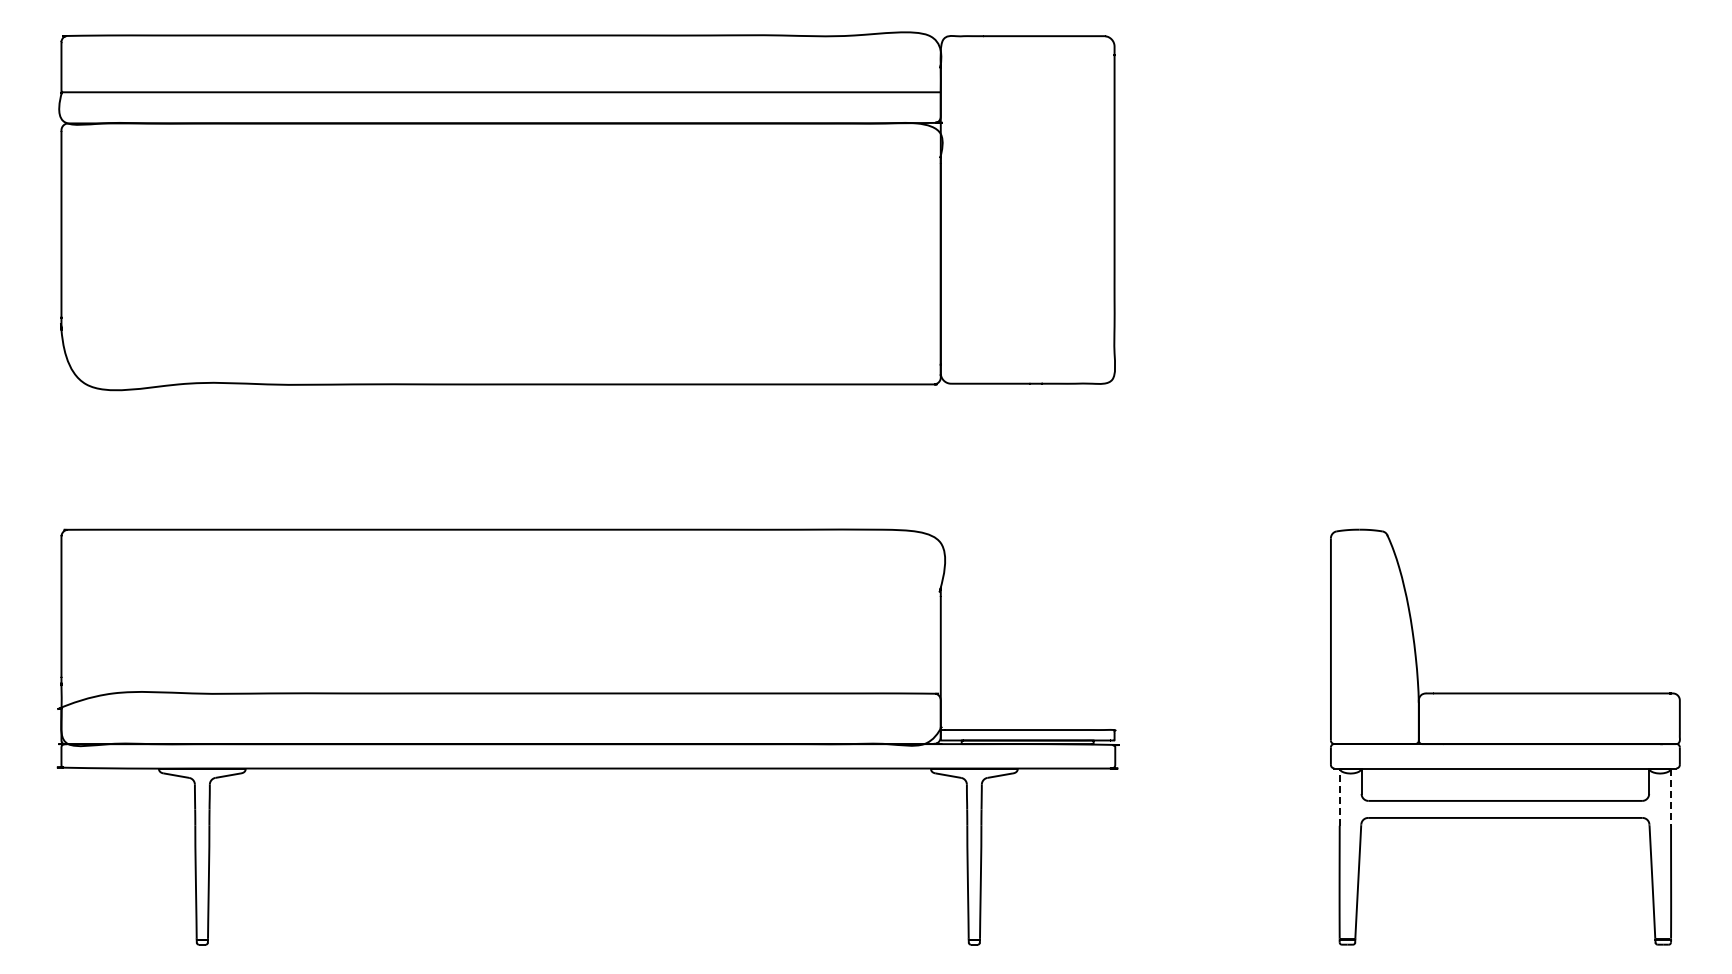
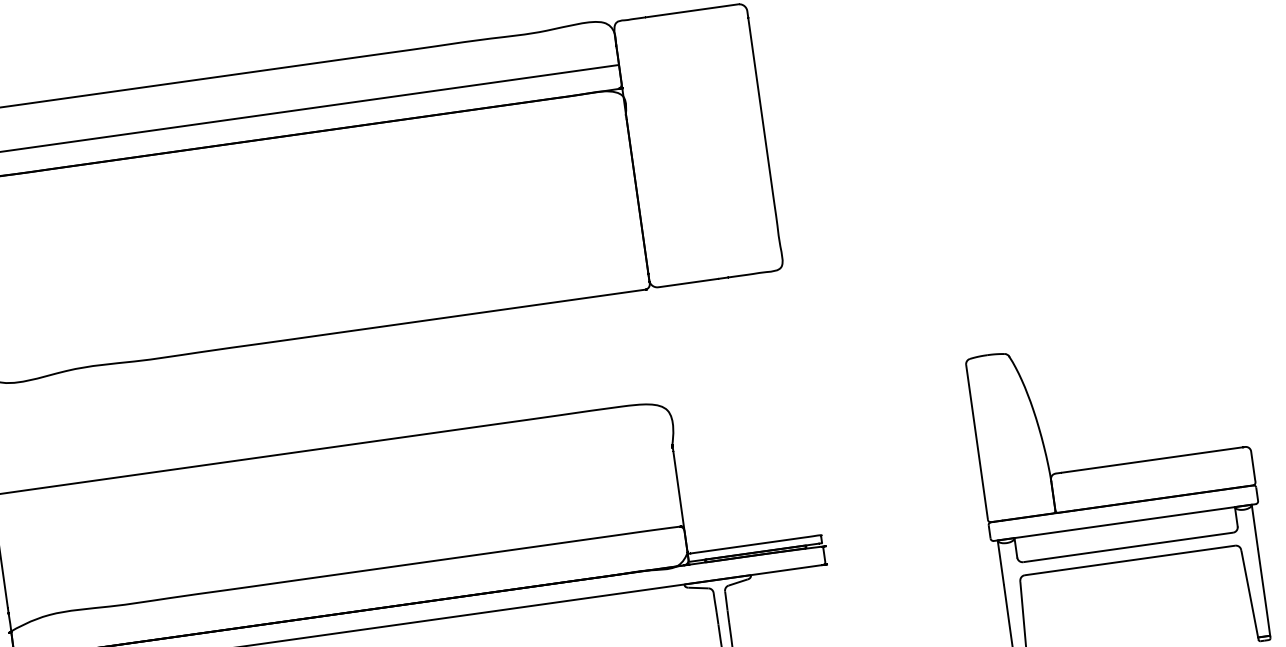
line: (1339, 797) -> (1000, 562), dashed -> solid
line: (1671, 797) -> (1255, 526), dashed -> solid

